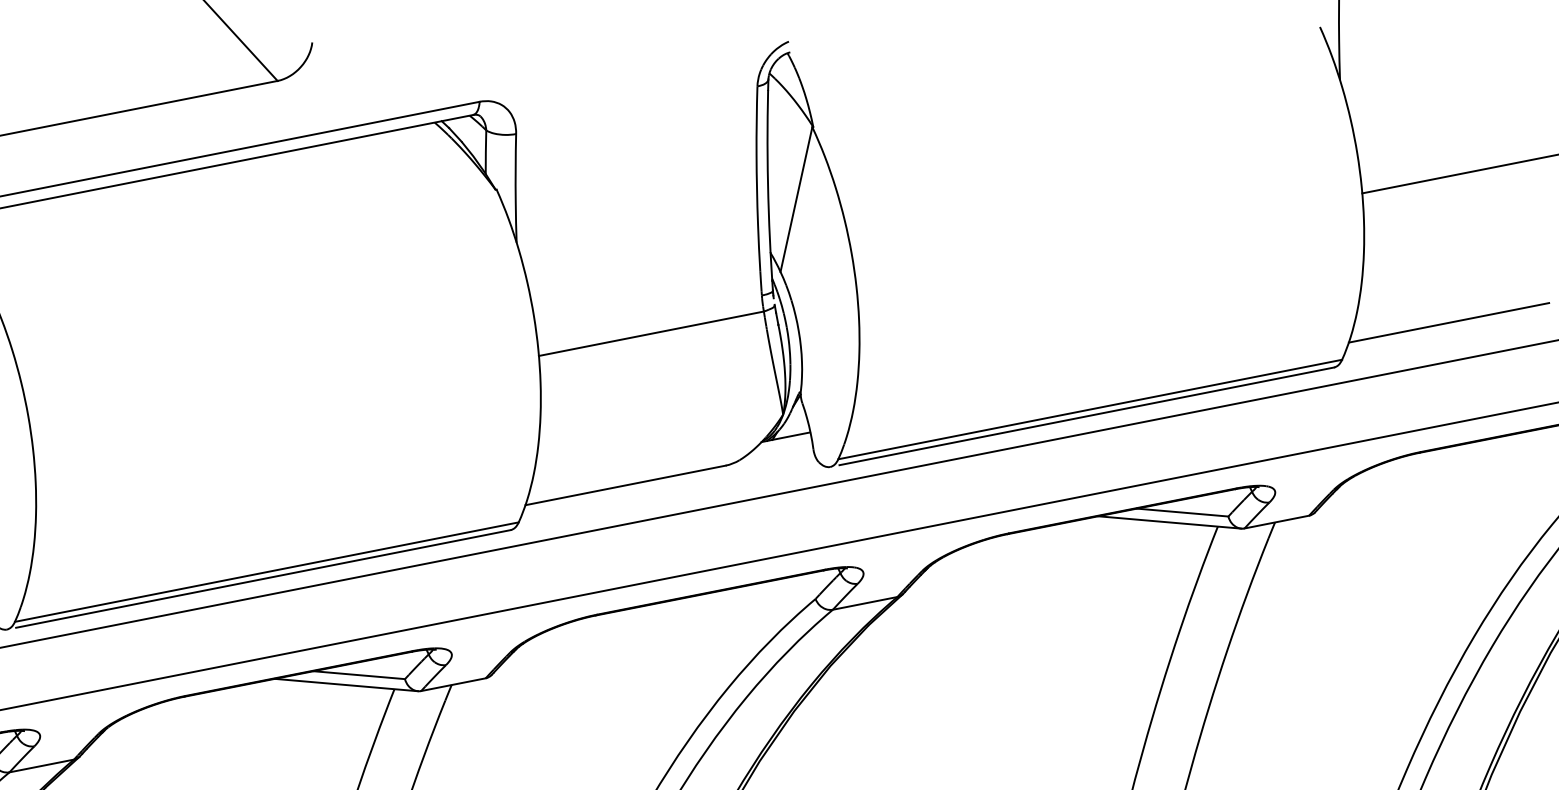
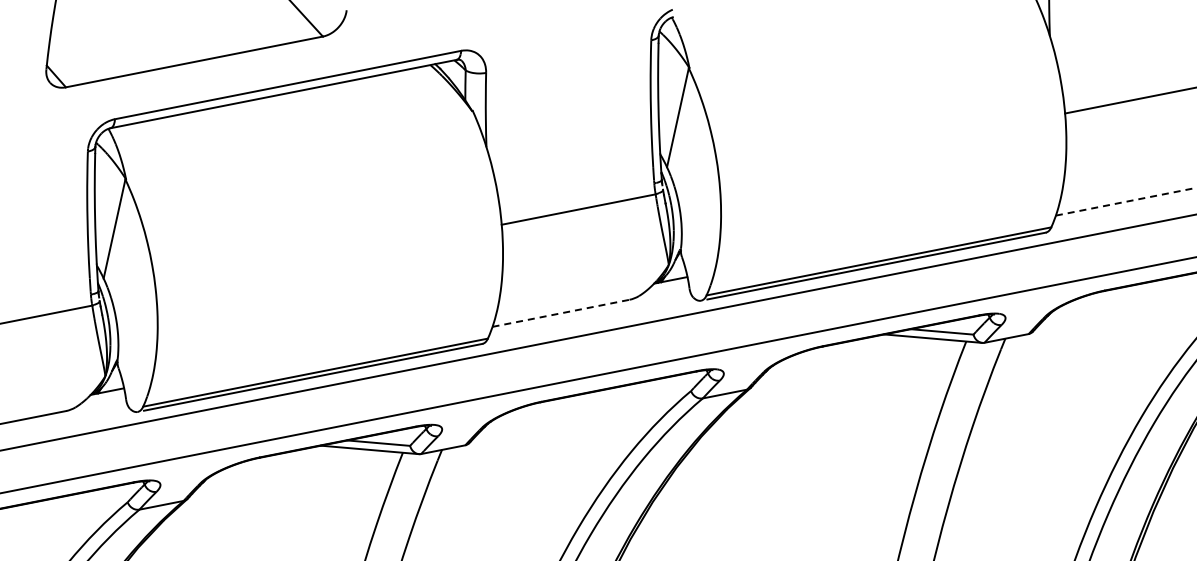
line: (1449, 323) -> (1124, 202), solid -> dashed
line: (626, 485) -> (561, 313), solid -> dashed

